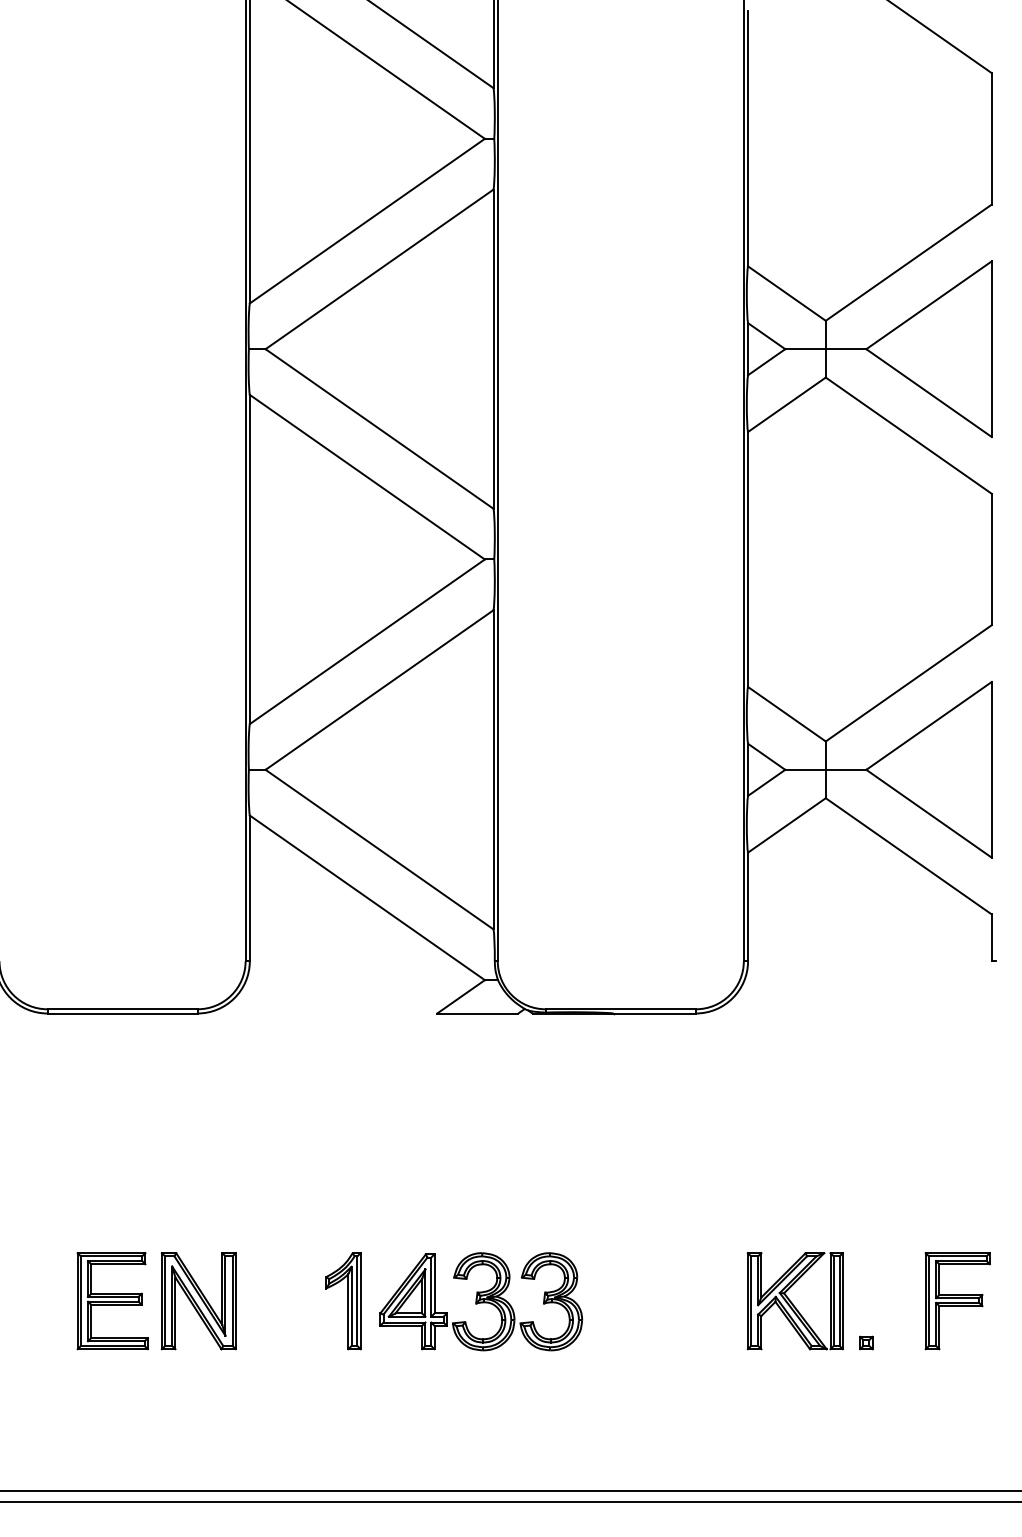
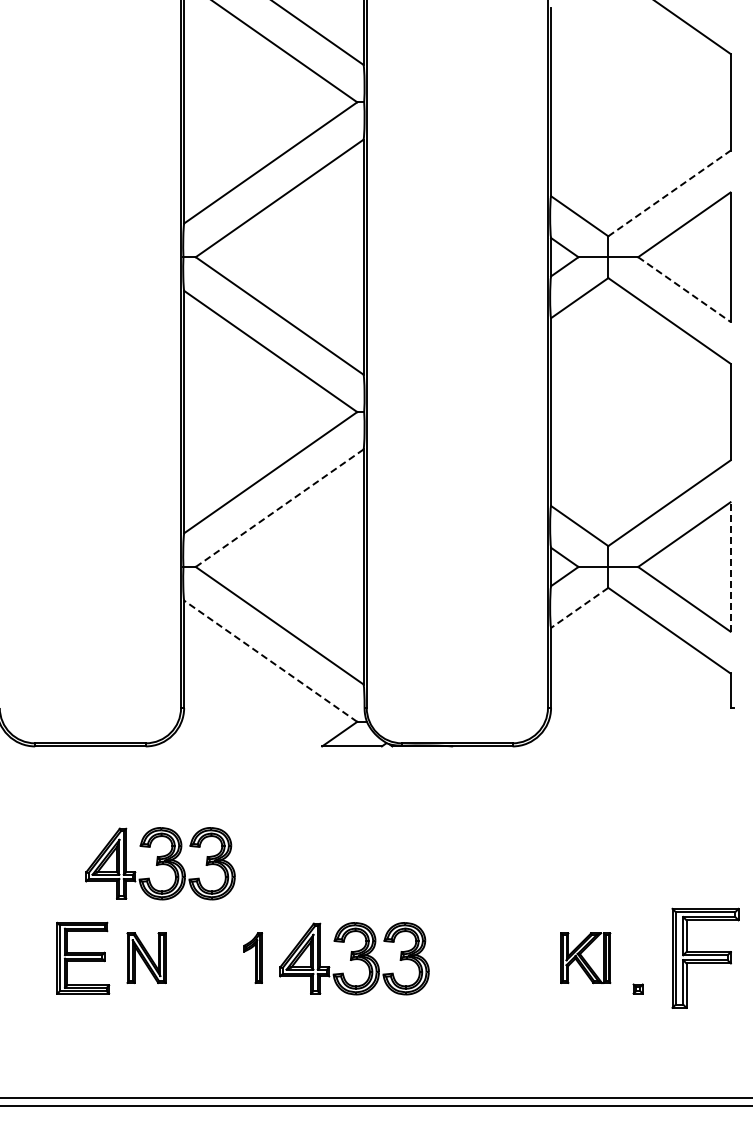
line: (908, 262) -> (669, 193), solid -> dashed
line: (929, 393) -> (684, 289), solid -> dashed
line: (379, 690) -> (279, 508), solid -> dashed
line: (991, 769) -> (730, 566), solid -> dashed
line: (786, 824) -> (579, 607), solid -> dashed
line: (367, 898) -> (270, 661), solid -> dashed
part: (217, 1172) -> (160, 863), added
part: (198, 1300) -> (146, 957), size x0.7
part: (342, 1300) -> (252, 957), size x0.7
part: (794, 1300) -> (585, 957), size x0.7
part: (957, 1300) -> (705, 957), size x1.4

